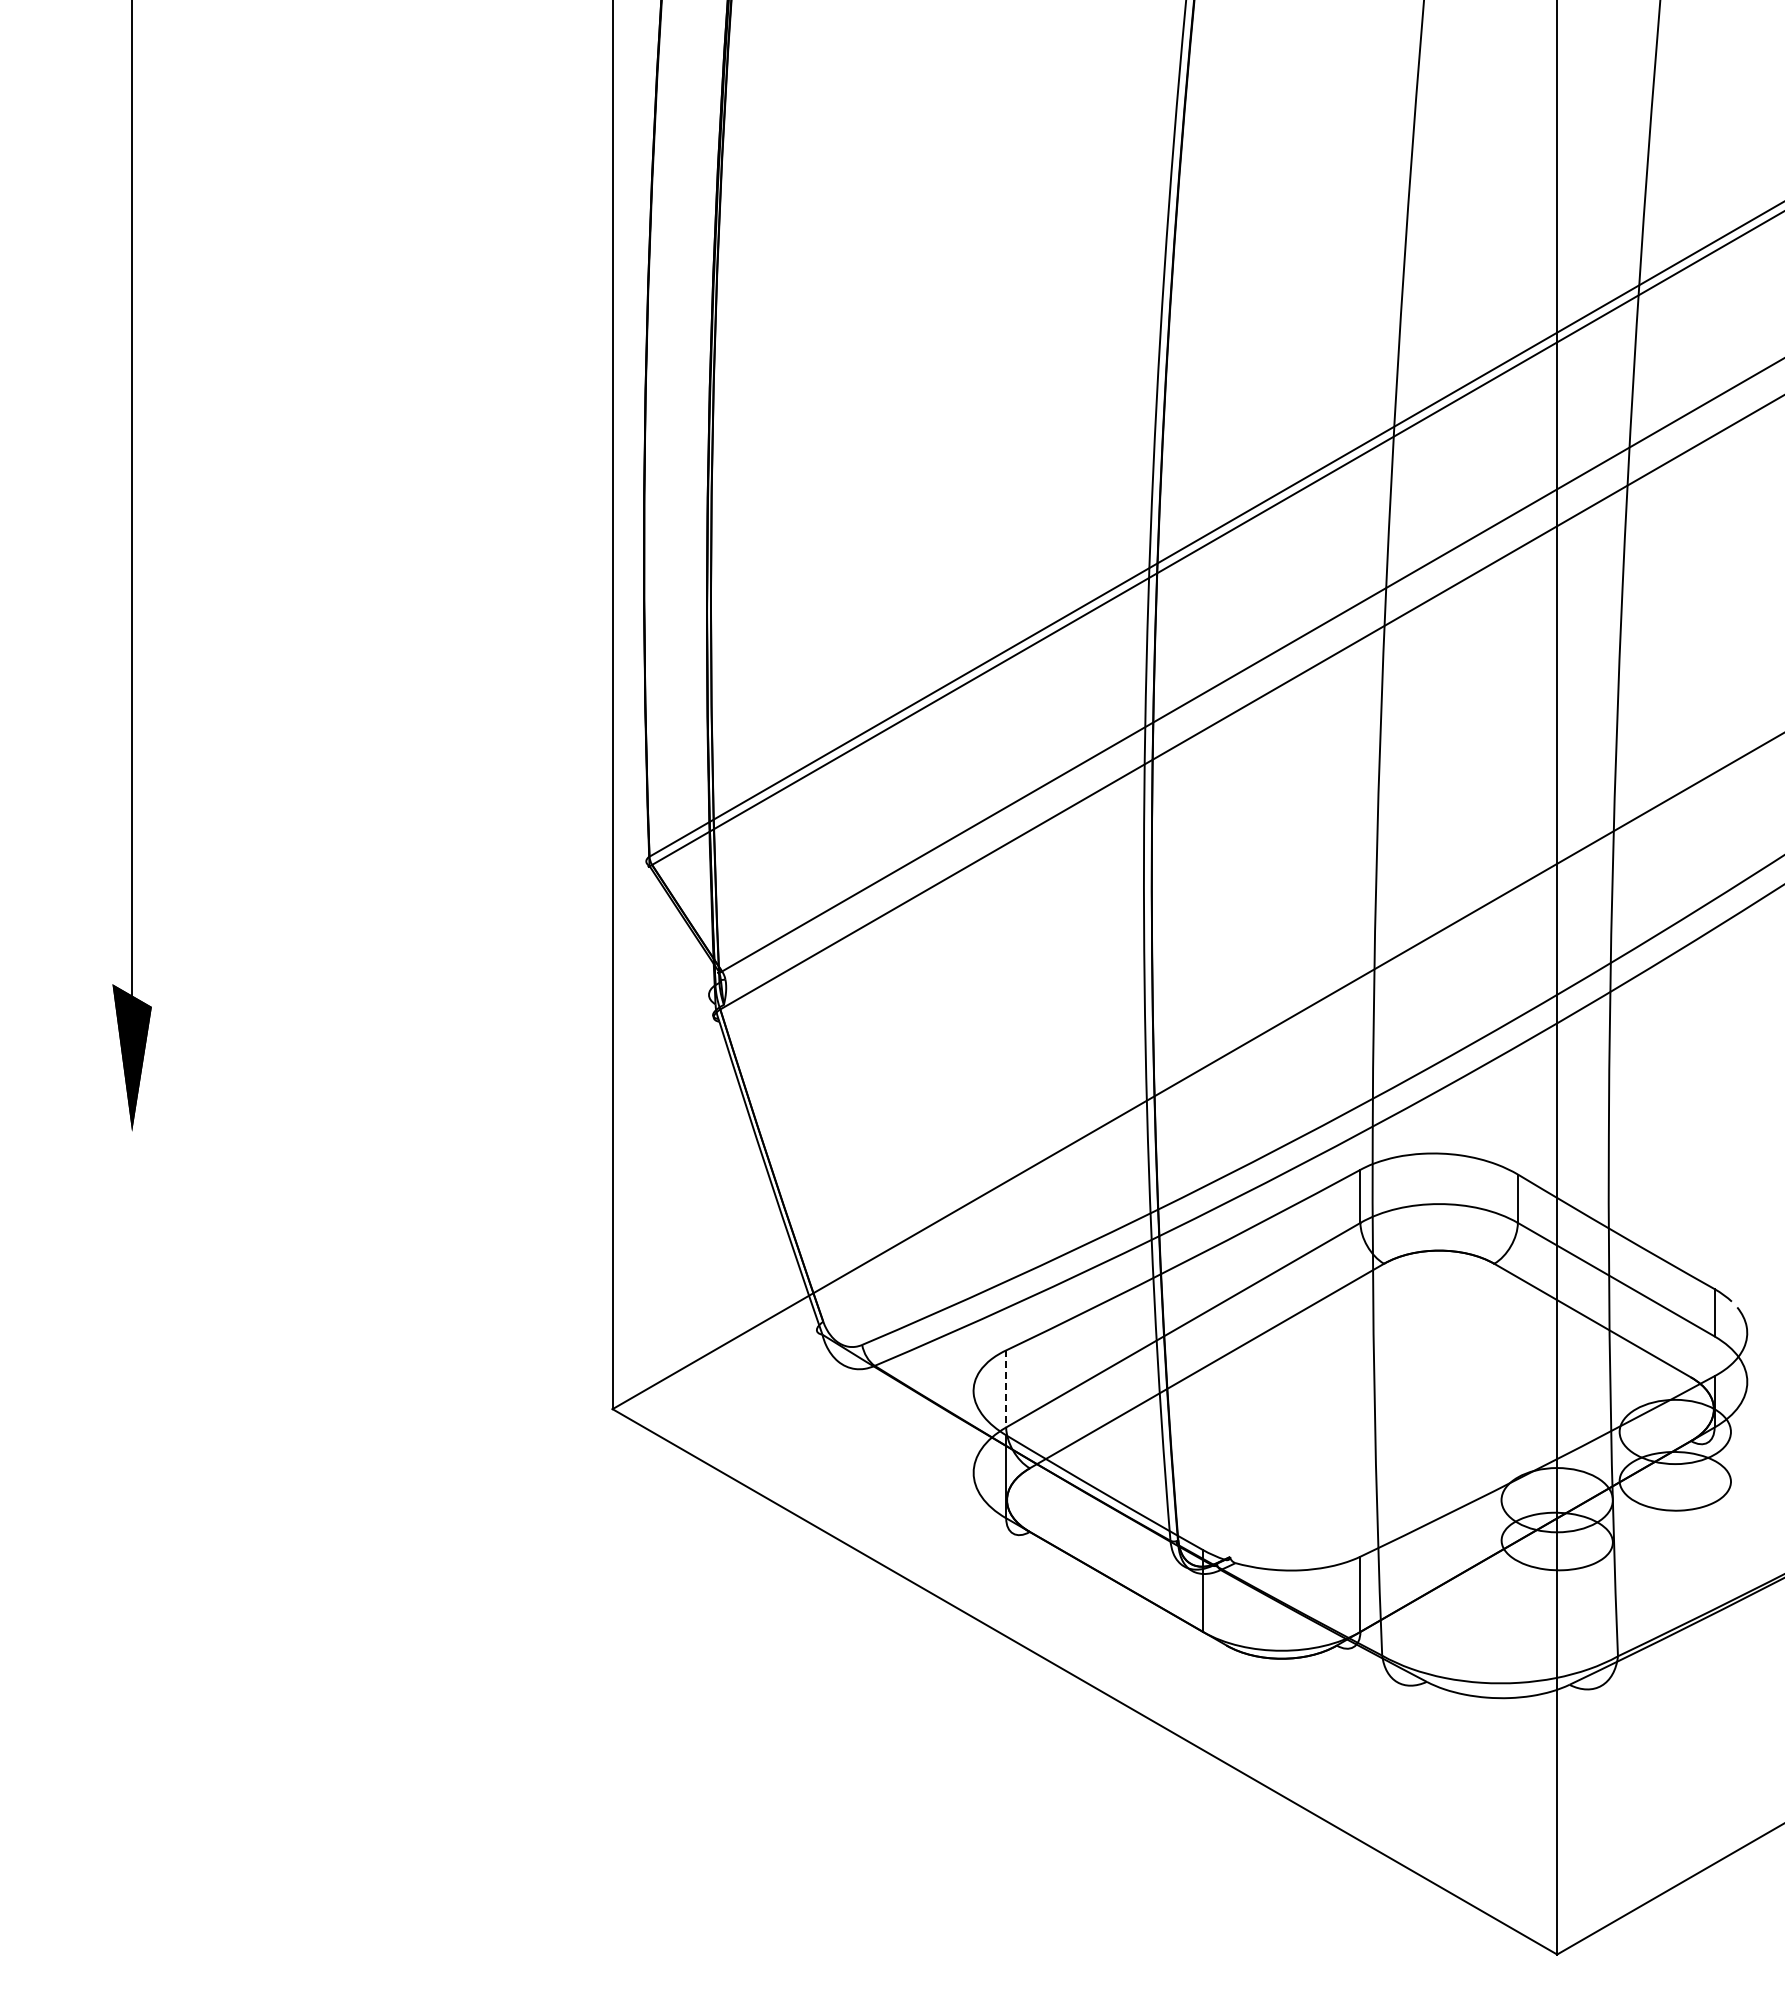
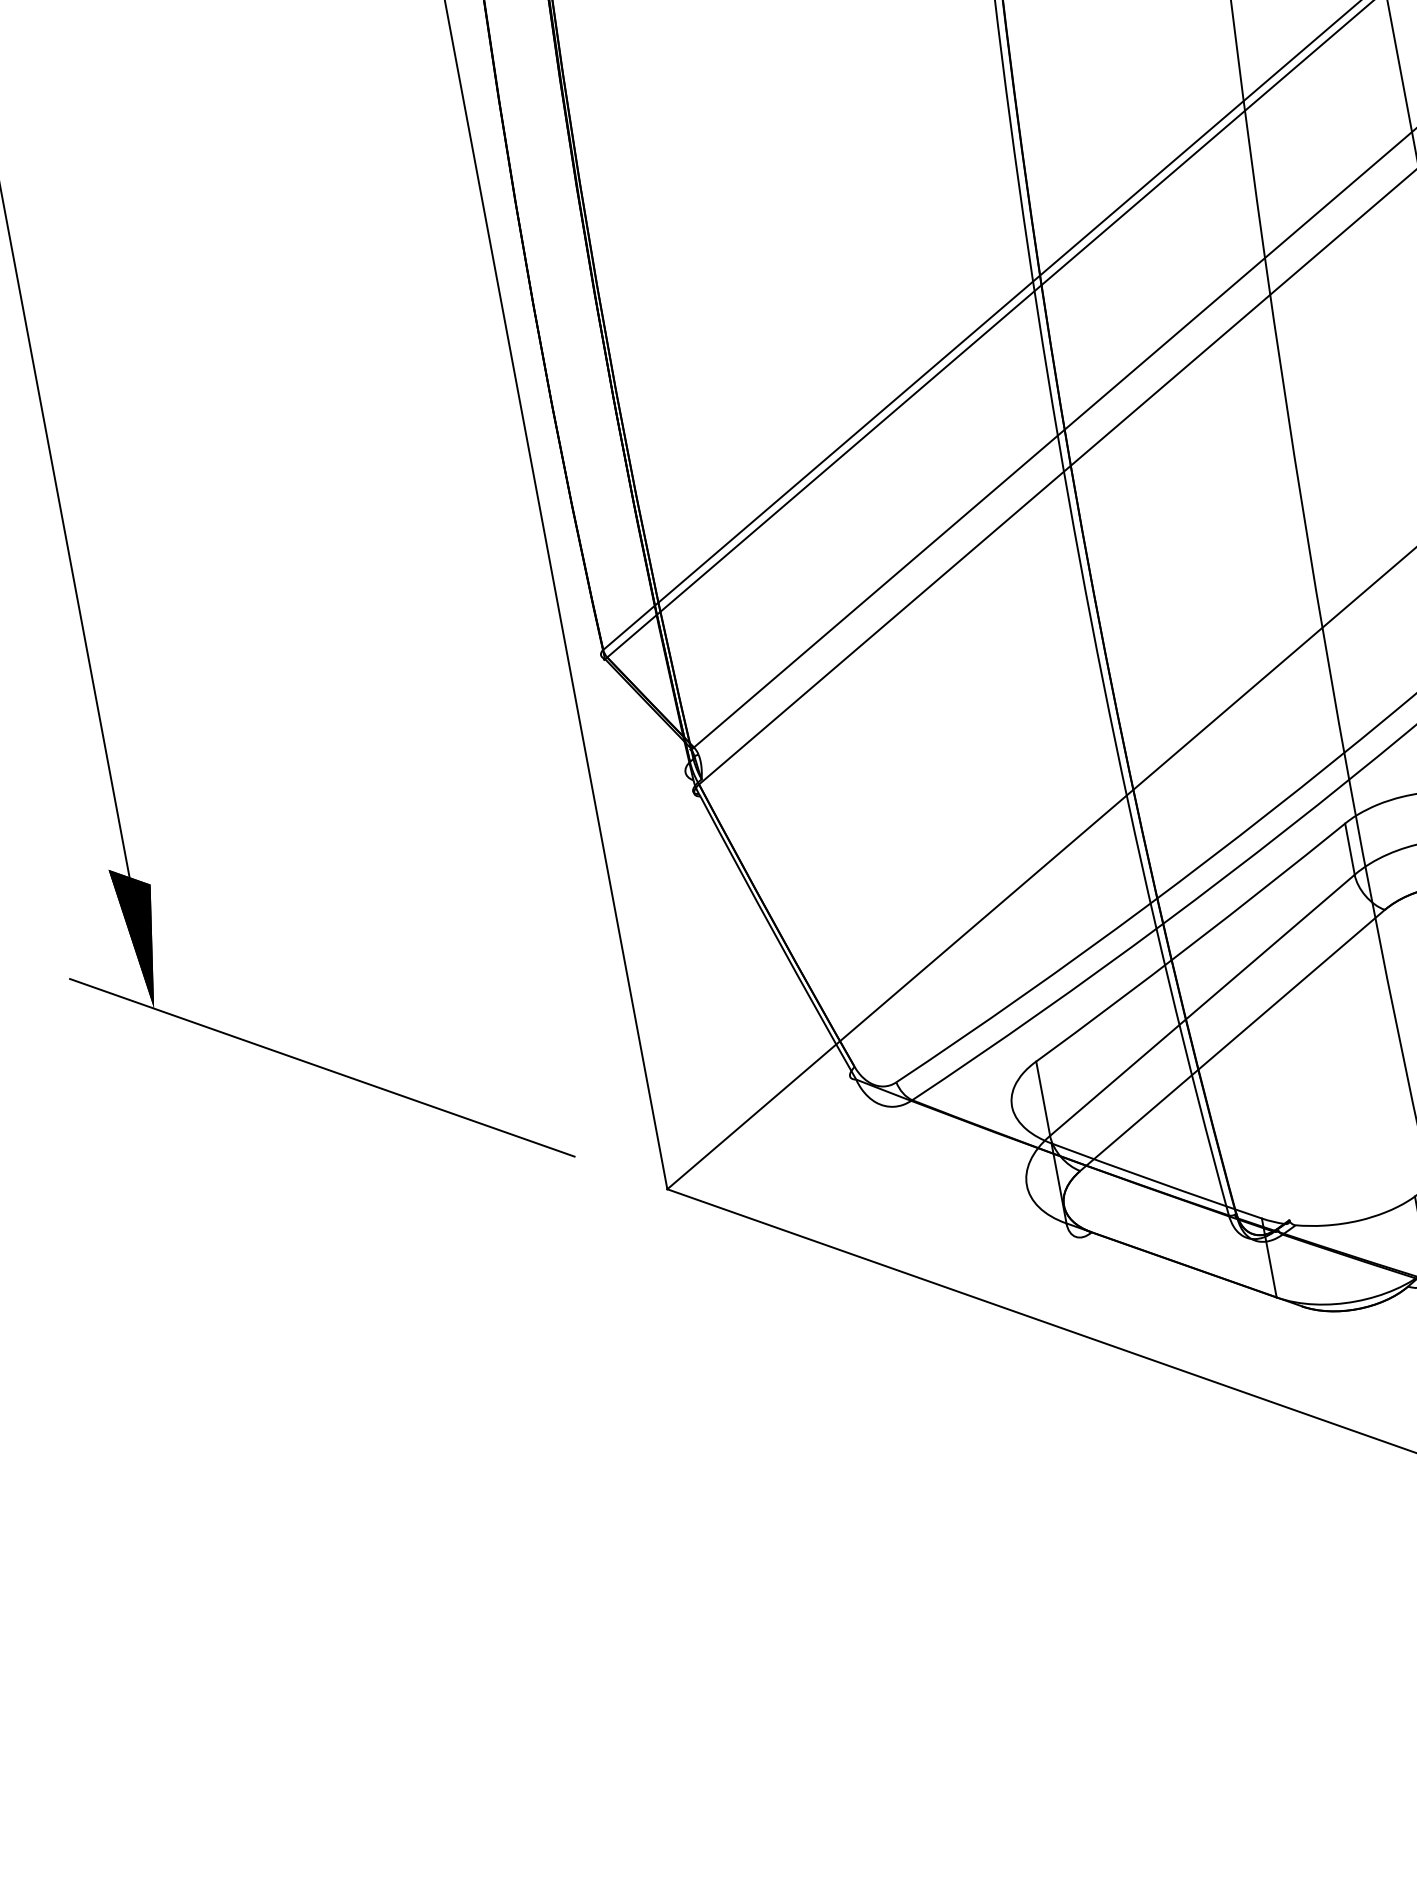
line: (289, 1222) -> (322, 1067), added
line: (1006, 1388) -> (1043, 1098), dashed -> solid

